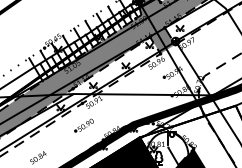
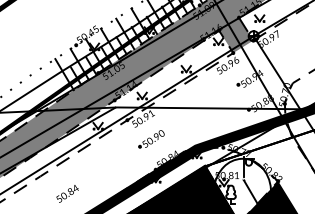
part: (83, 125) -> (150, 139), moved

